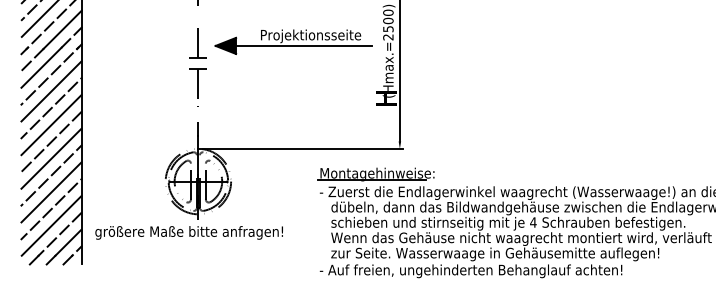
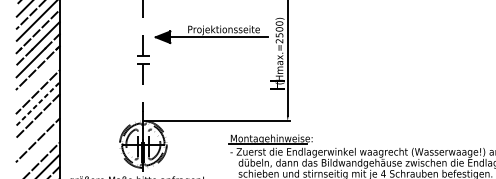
part: (293, 41) -> (211, 34), moved
line: (51, 91) -> (38, 79), removed
line: (51, 124) -> (38, 103), solid -> dashed
line: (51, 158) -> (38, 127), removed
line: (51, 192) -> (38, 152), removed

